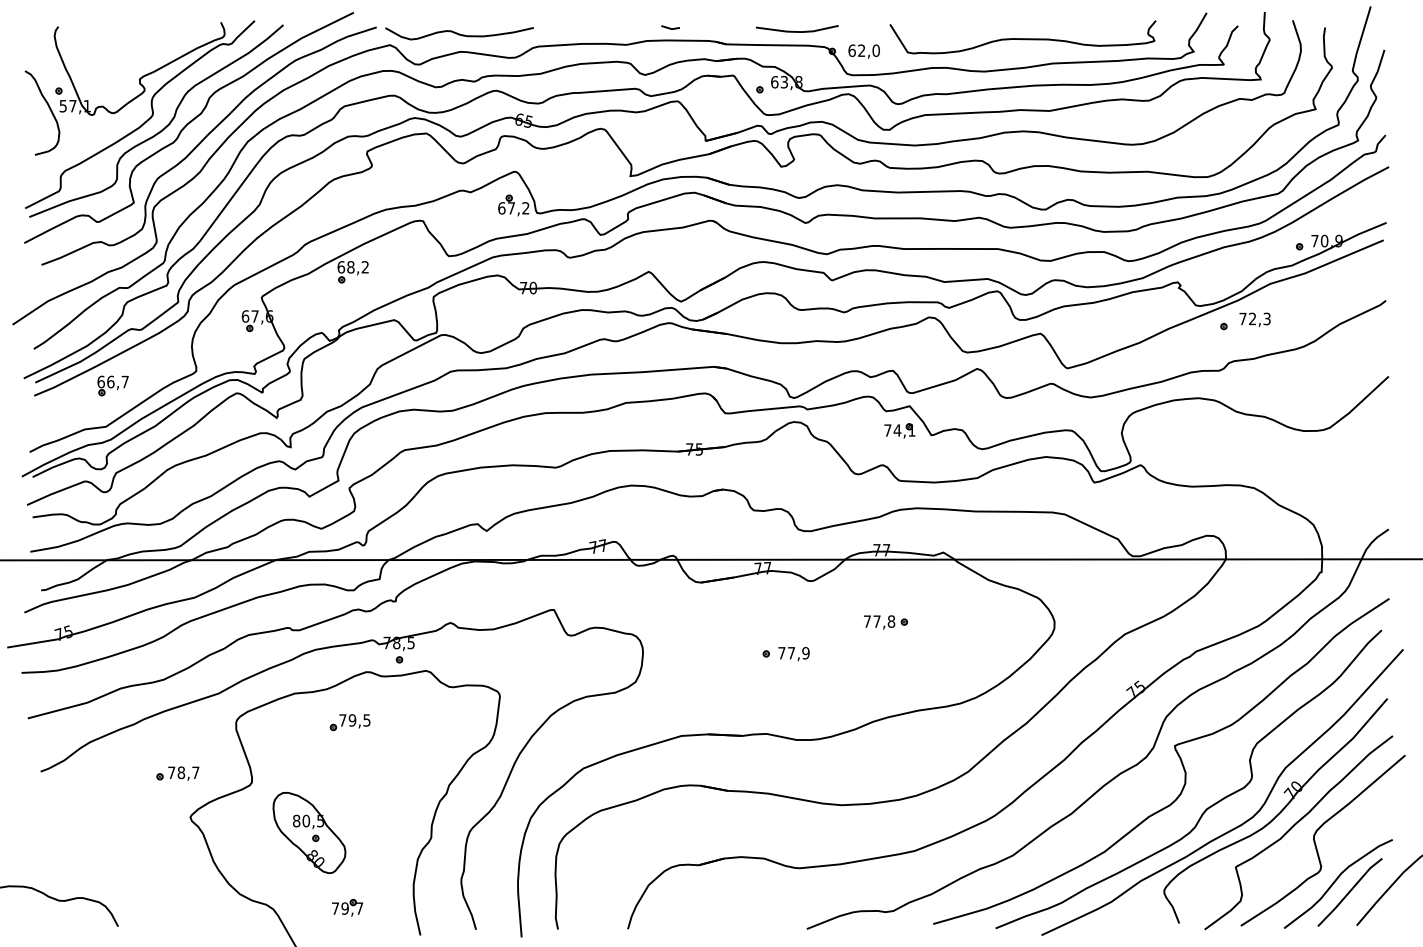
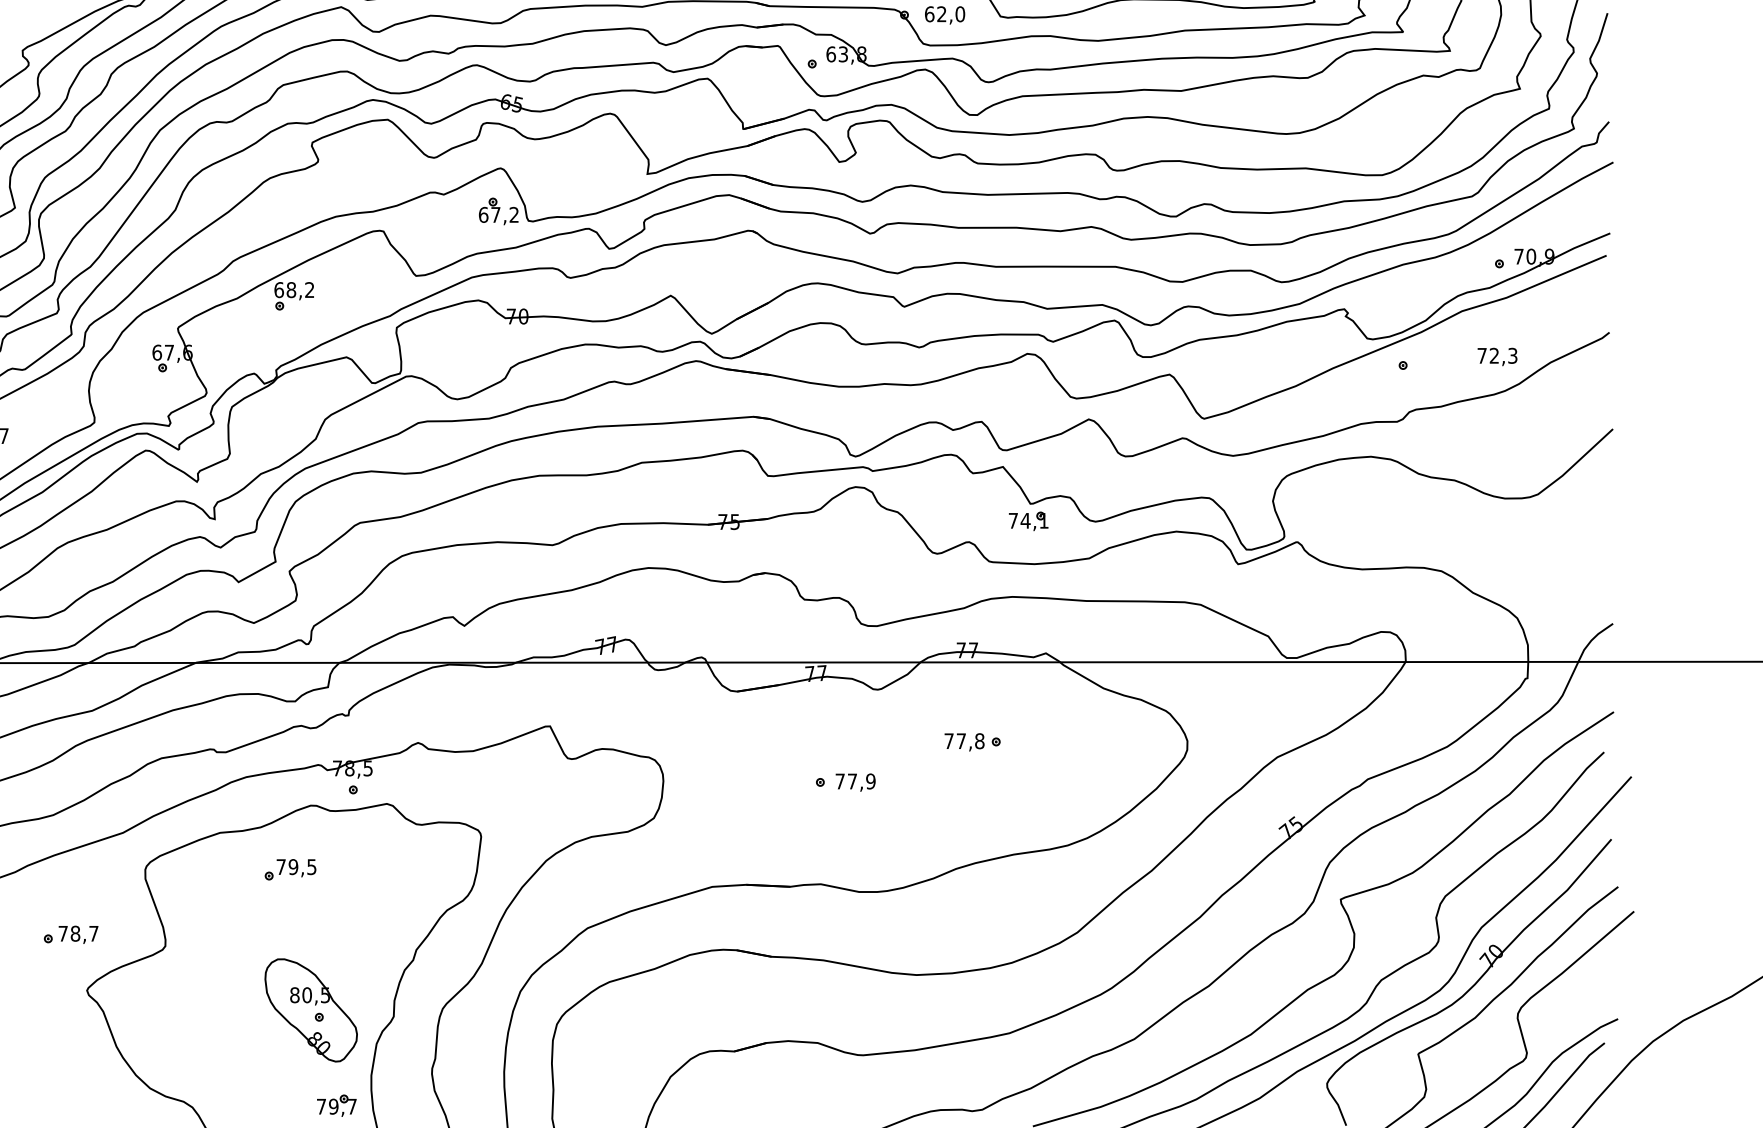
text: (1254, 319) -> (1496, 356), moved
part: (899, 430) -> (1028, 520), moved
part: (309, 833) -> (311, 1011), moved
part: (347, 907) -> (336, 1105), moved

